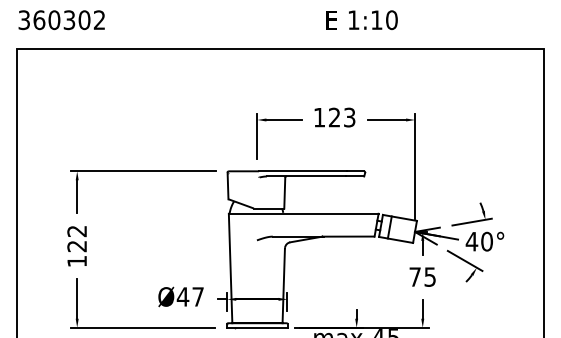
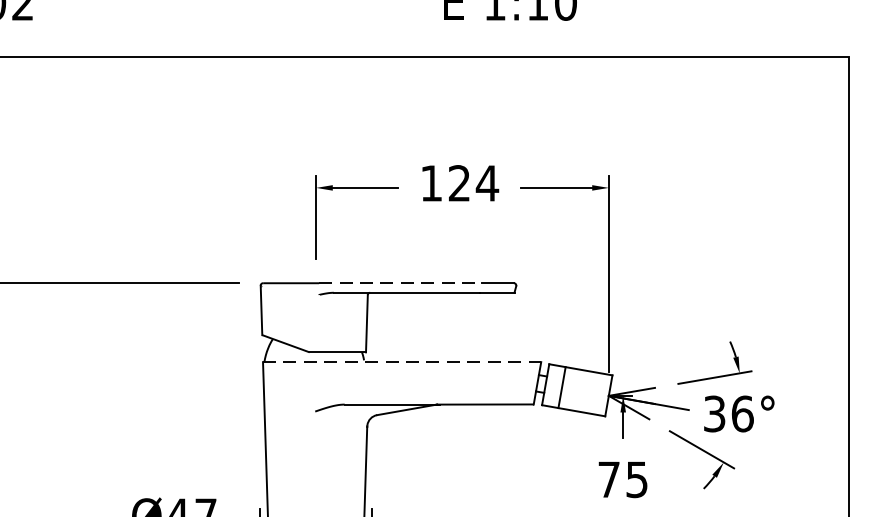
text: (349, 117) -> (487, 183), 123 -> 124
line: (302, 171) -> (399, 283), solid -> dashed
line: (303, 213) -> (401, 361), solid -> dashed
text: (479, 241) -> (728, 413), 40° -> 36°

